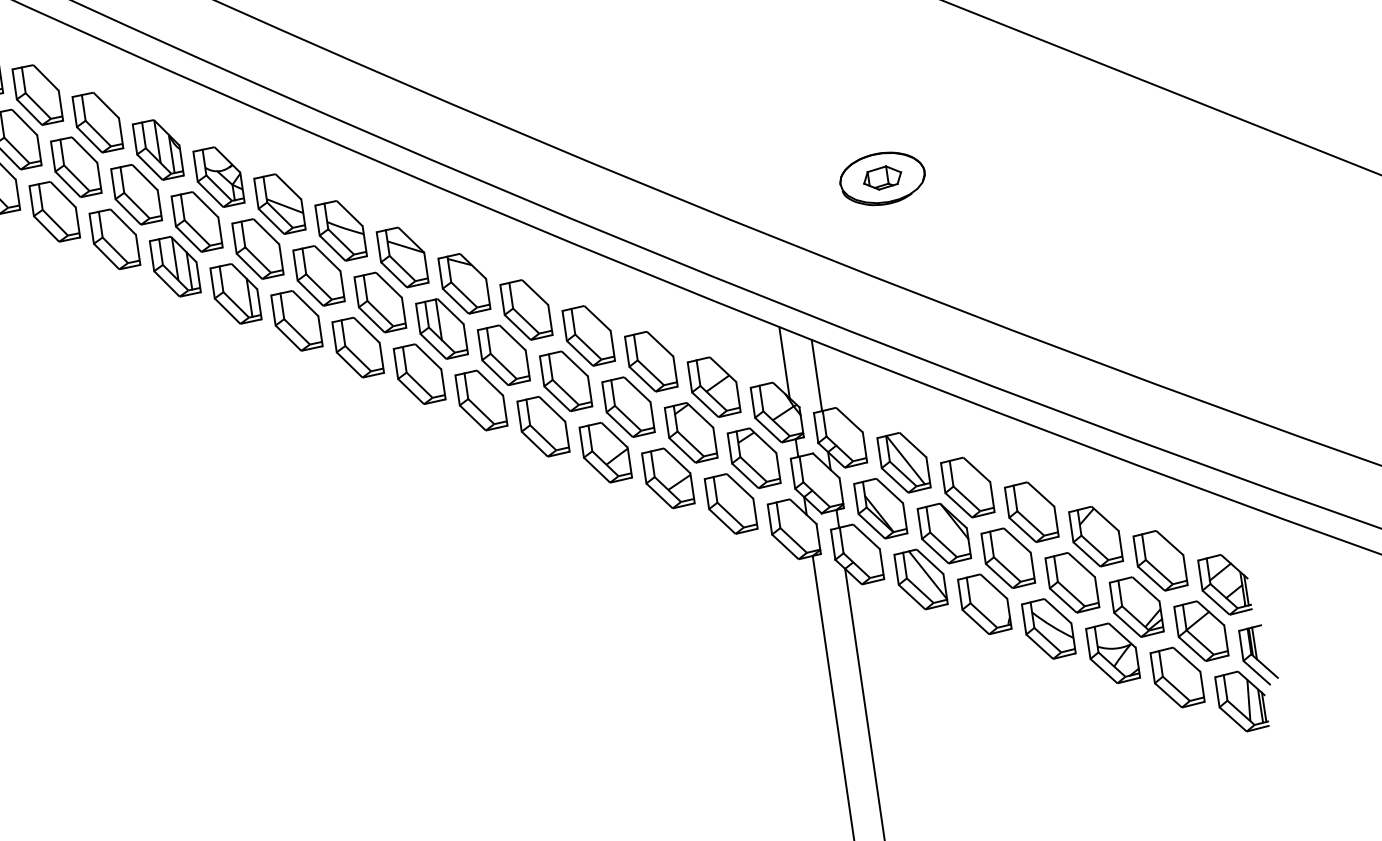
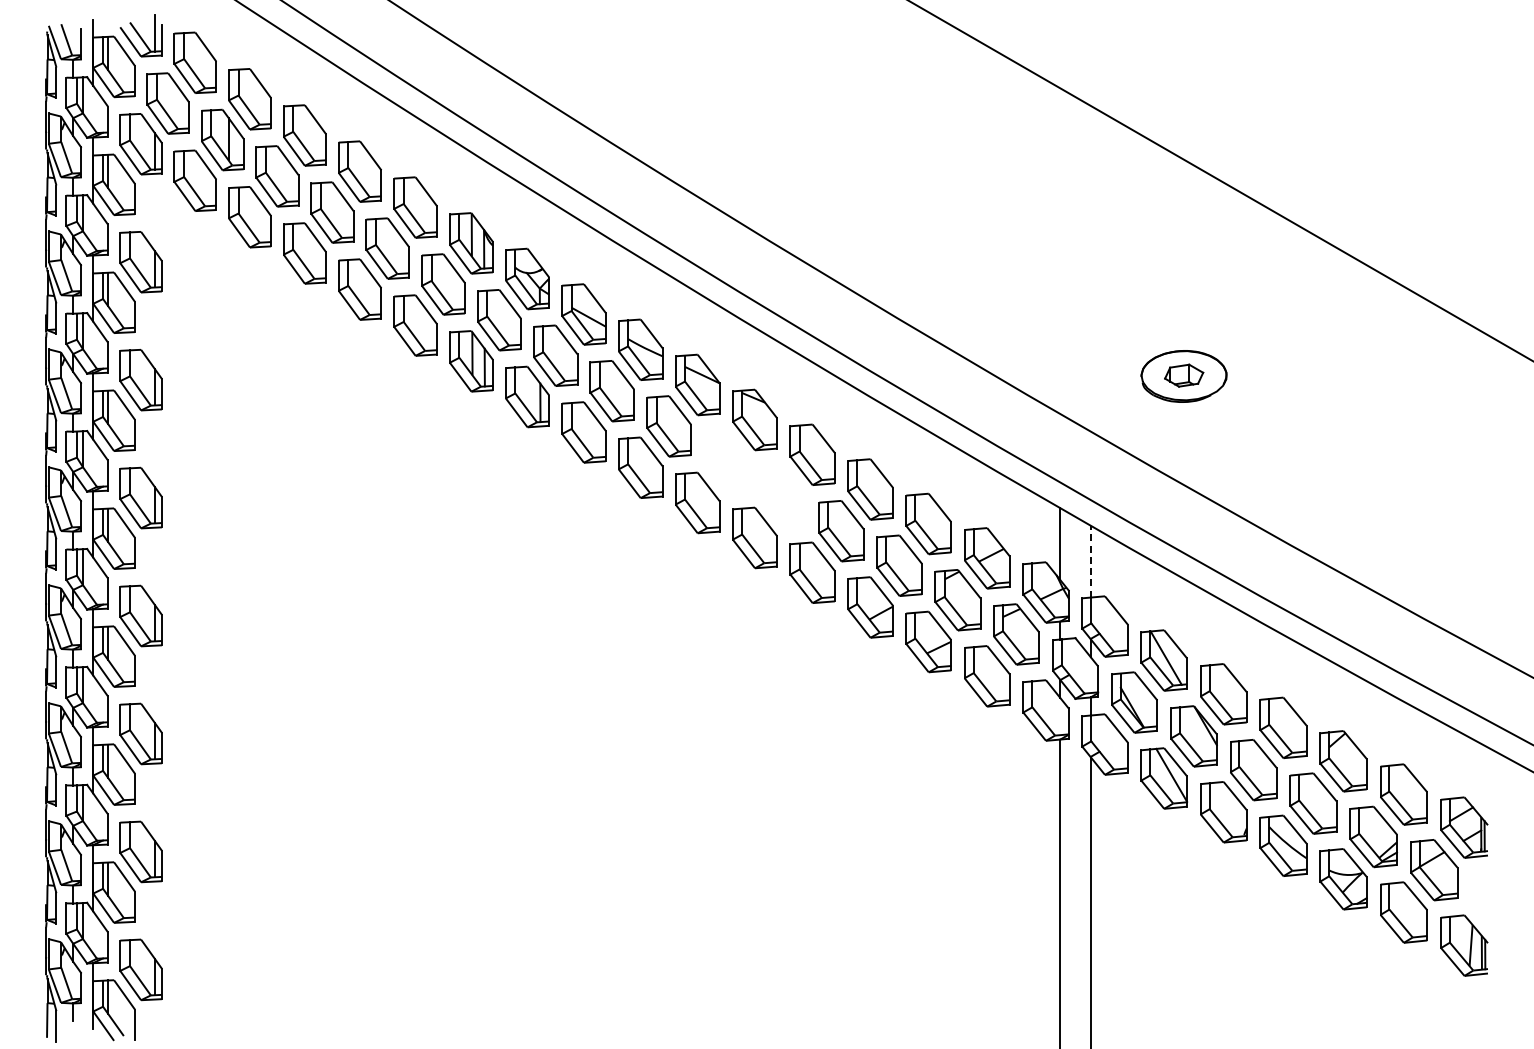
part: (441, 329) -> (725, 461), removed
part: (503, 355) -> (783, 496), removed
line: (816, 375) -> (1090, 561), solid -> dashed
part: (1258, 655) -> (1487, 902), removed

